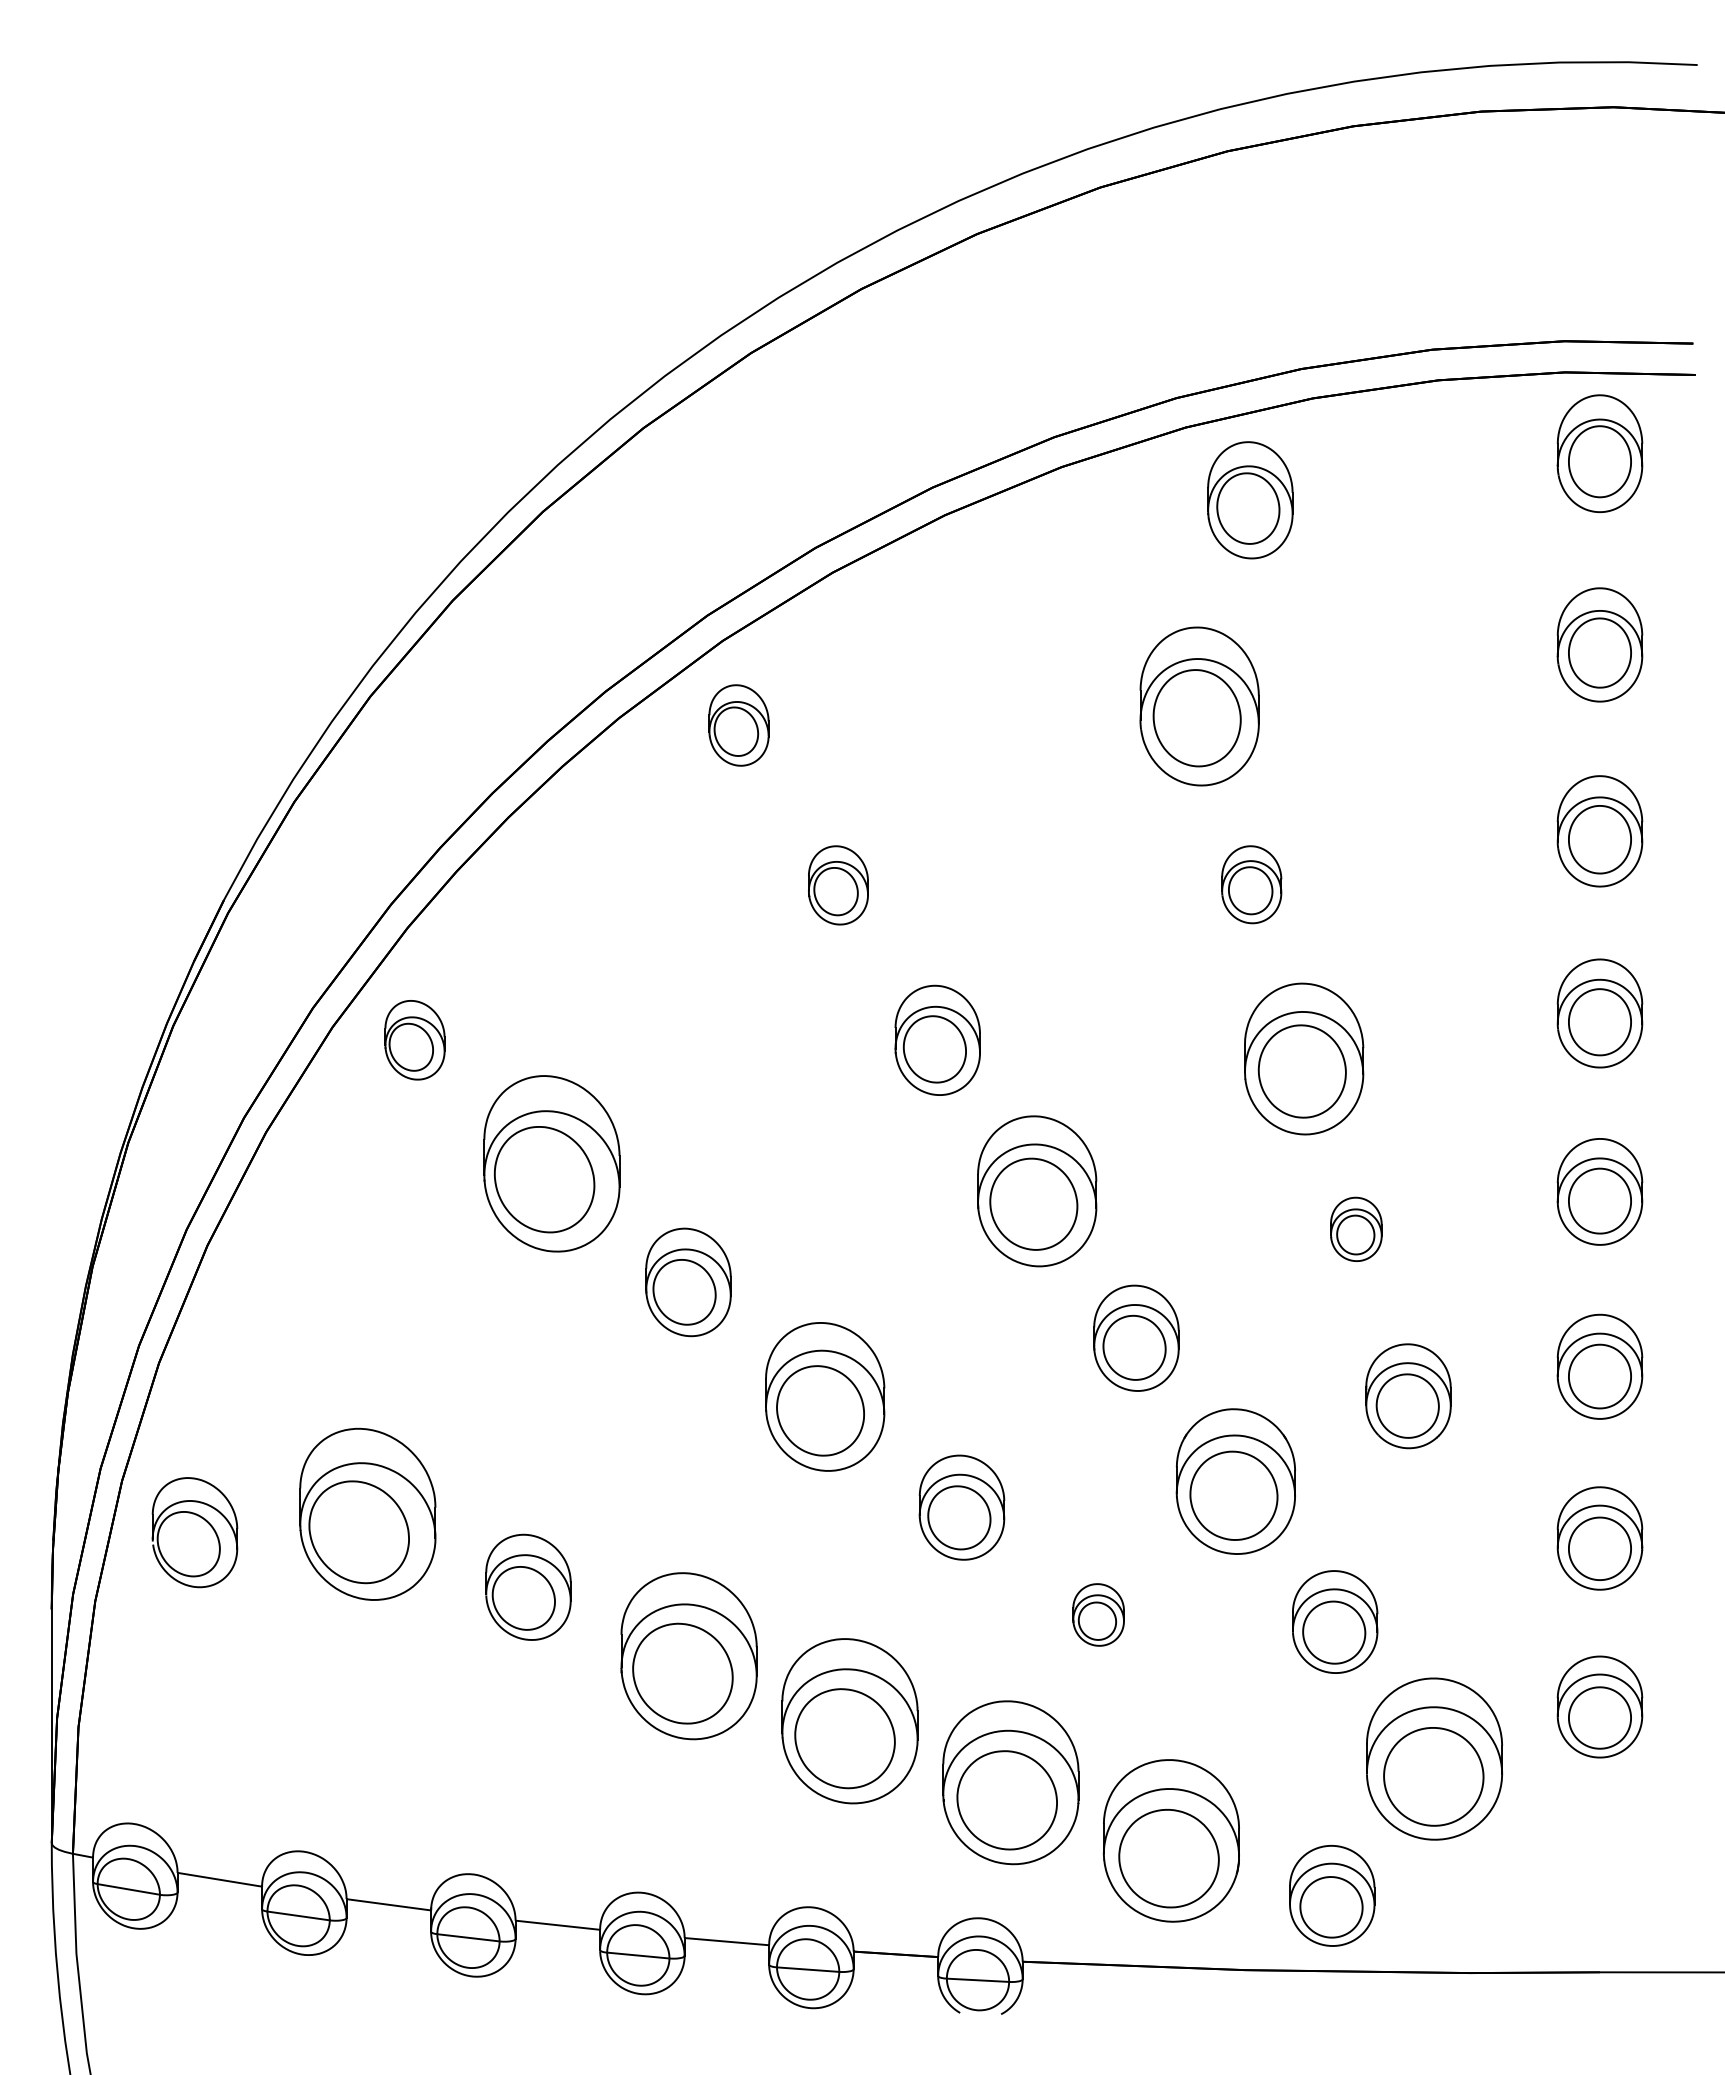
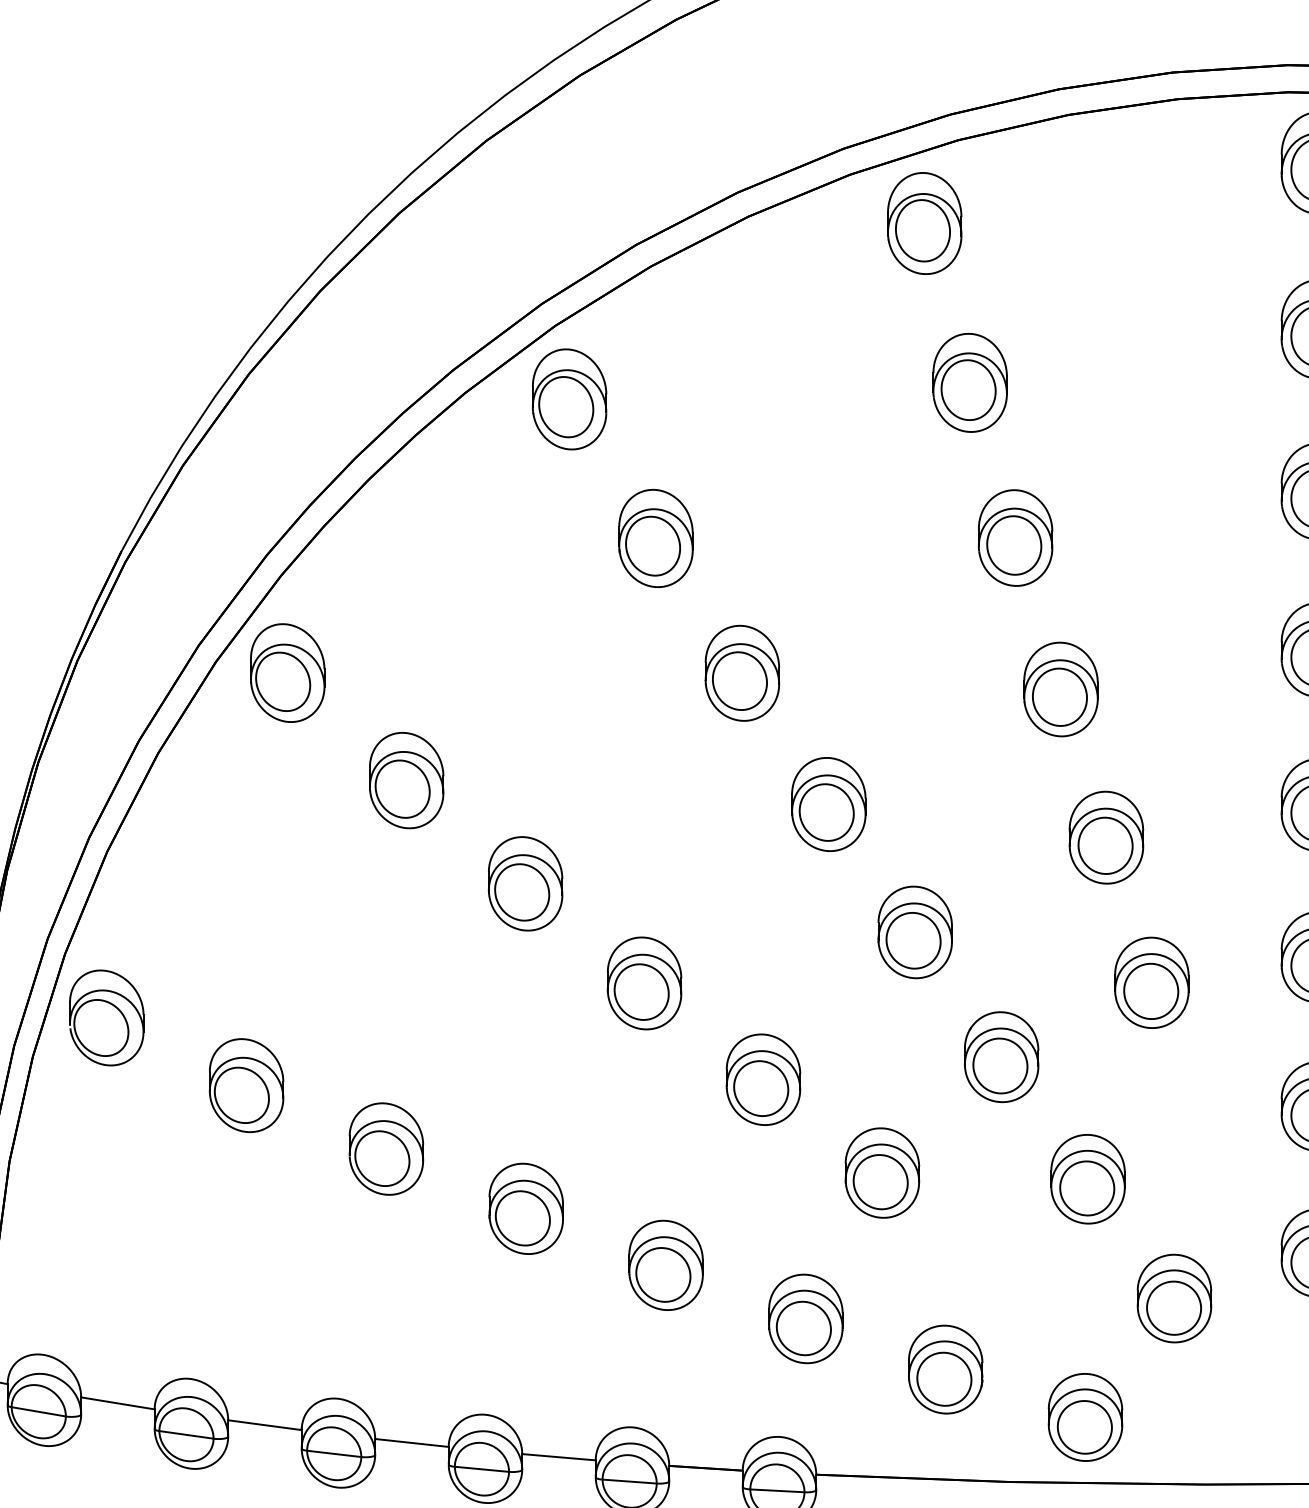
part: (1250, 500) -> (924, 223), moved
part: (1199, 706) -> (970, 382), size x0.71
part: (738, 725) -> (569, 399), size x1.43
part: (1251, 884) -> (1015, 537), size x1.43
part: (838, 885) -> (656, 538), size x1.43
part: (414, 1040) -> (287, 673), size x1.43
part: (1303, 1058) -> (1060, 689), size x0.71
part: (551, 1163) -> (406, 780), size x0.62
part: (1036, 1190) -> (828, 803), size x0.71
part: (1356, 1229) -> (1106, 837), size x1.67
part: (825, 1396) -> (644, 983), size x0.71
part: (1235, 1481) -> (1001, 1056), size x0.71
part: (367, 1514) -> (246, 1085), size x0.62
part: (194, 1532) -> (106, 1017), moved
part: (1098, 1614) -> (882, 1172), size x1.67
part: (689, 1655) -> (526, 1208), size x0.62
part: (849, 1720) -> (665, 1264), size x0.62
part: (1434, 1759) -> (1174, 1298), size x0.62
part: (1010, 1782) -> (805, 1318), size x0.62
part: (1171, 1840) -> (945, 1369), size x0.62

